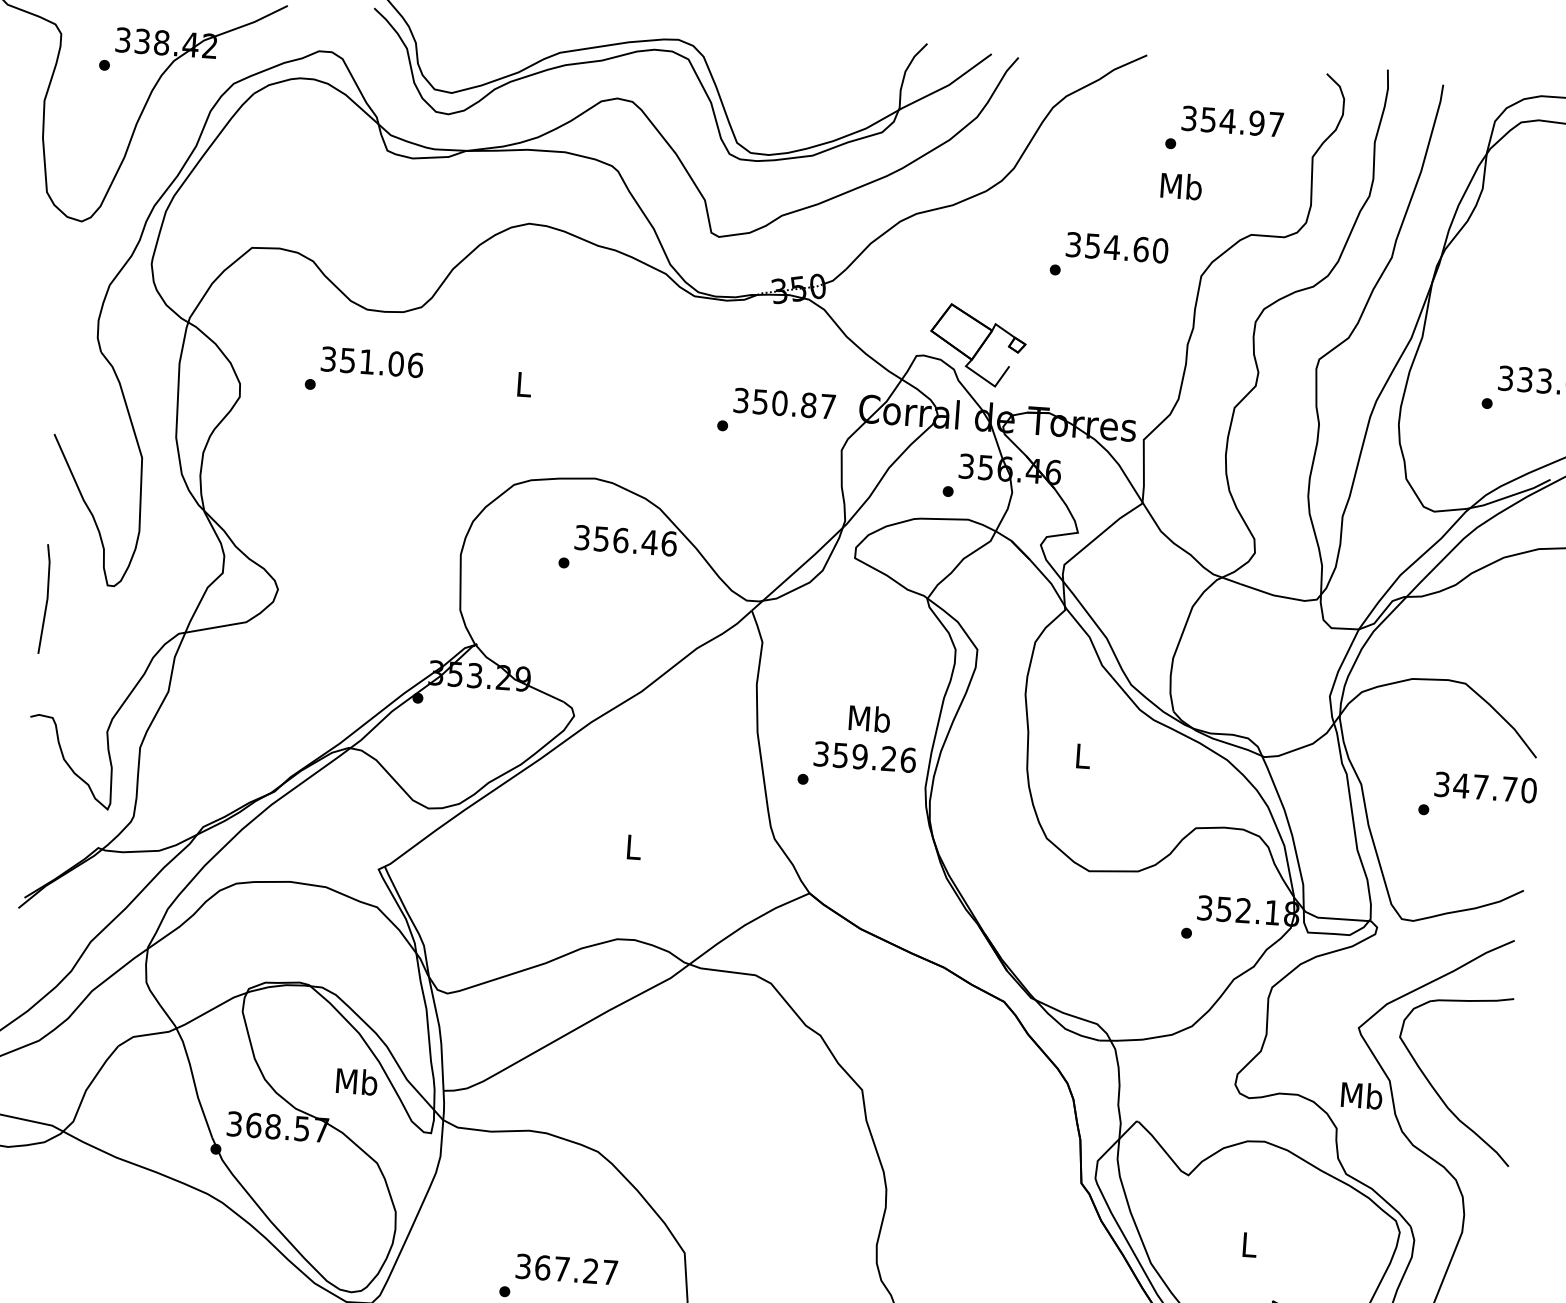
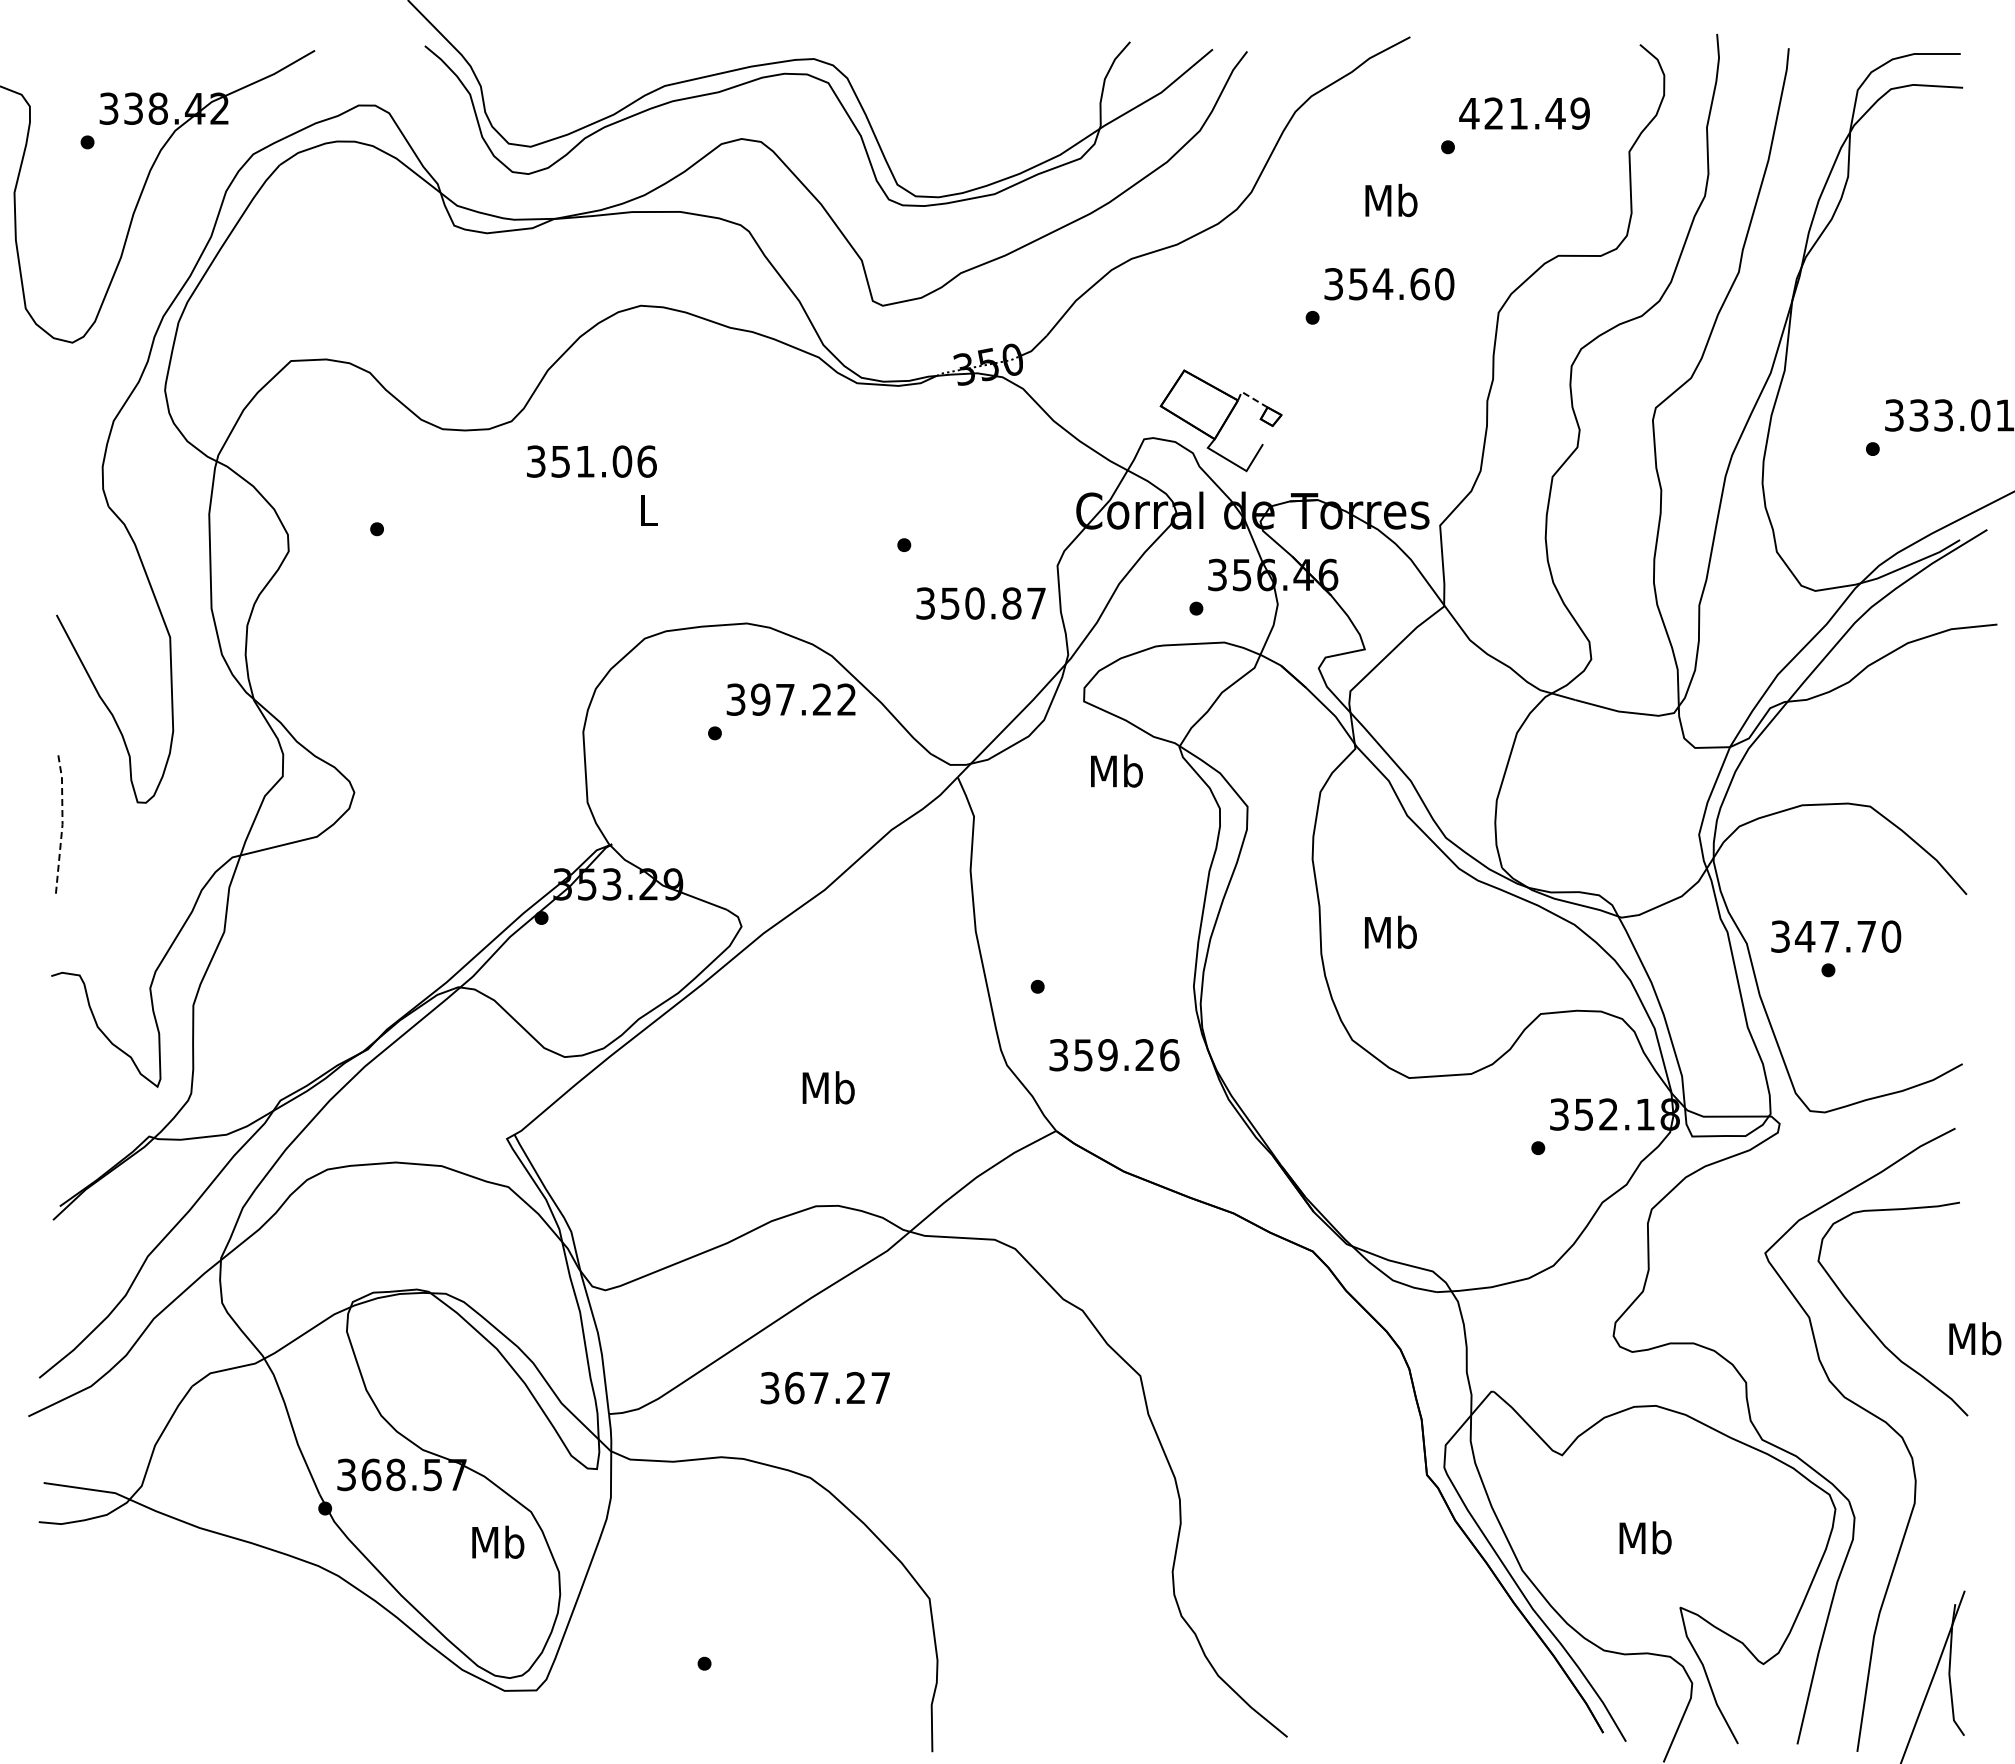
text: (1232, 121) -> (1524, 113), 354.97 -> 421.49
text: (1181, 186) -> (1391, 200), moved
line: (1002, 328) -> (1250, 396), solid -> dashed
text: (372, 362) -> (591, 461), moved
text: (784, 403) -> (980, 603), moved
text: (635, 541) -> (803, 699), 356.46 -> 397.22
line: (47, 598) -> (62, 824), solid -> dashed
text: (869, 718) -> (1116, 770), moved
text: (1082, 755) -> (1390, 931), L -> Mb
text: (865, 757) -> (1114, 1055), moved
text: (1486, 787) -> (1836, 936), moved
text: (633, 846) -> (828, 1087), L -> Mb
text: (357, 1081) -> (498, 1541), moved
text: (1362, 1095) -> (1975, 1338), moved
text: (1249, 1244) -> (1645, 1537), L -> Mb
text: (566, 1269) -> (824, 1388), moved

